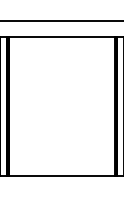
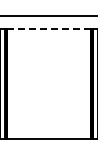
line: (62, 37) -> (49, 29), solid -> dashed

